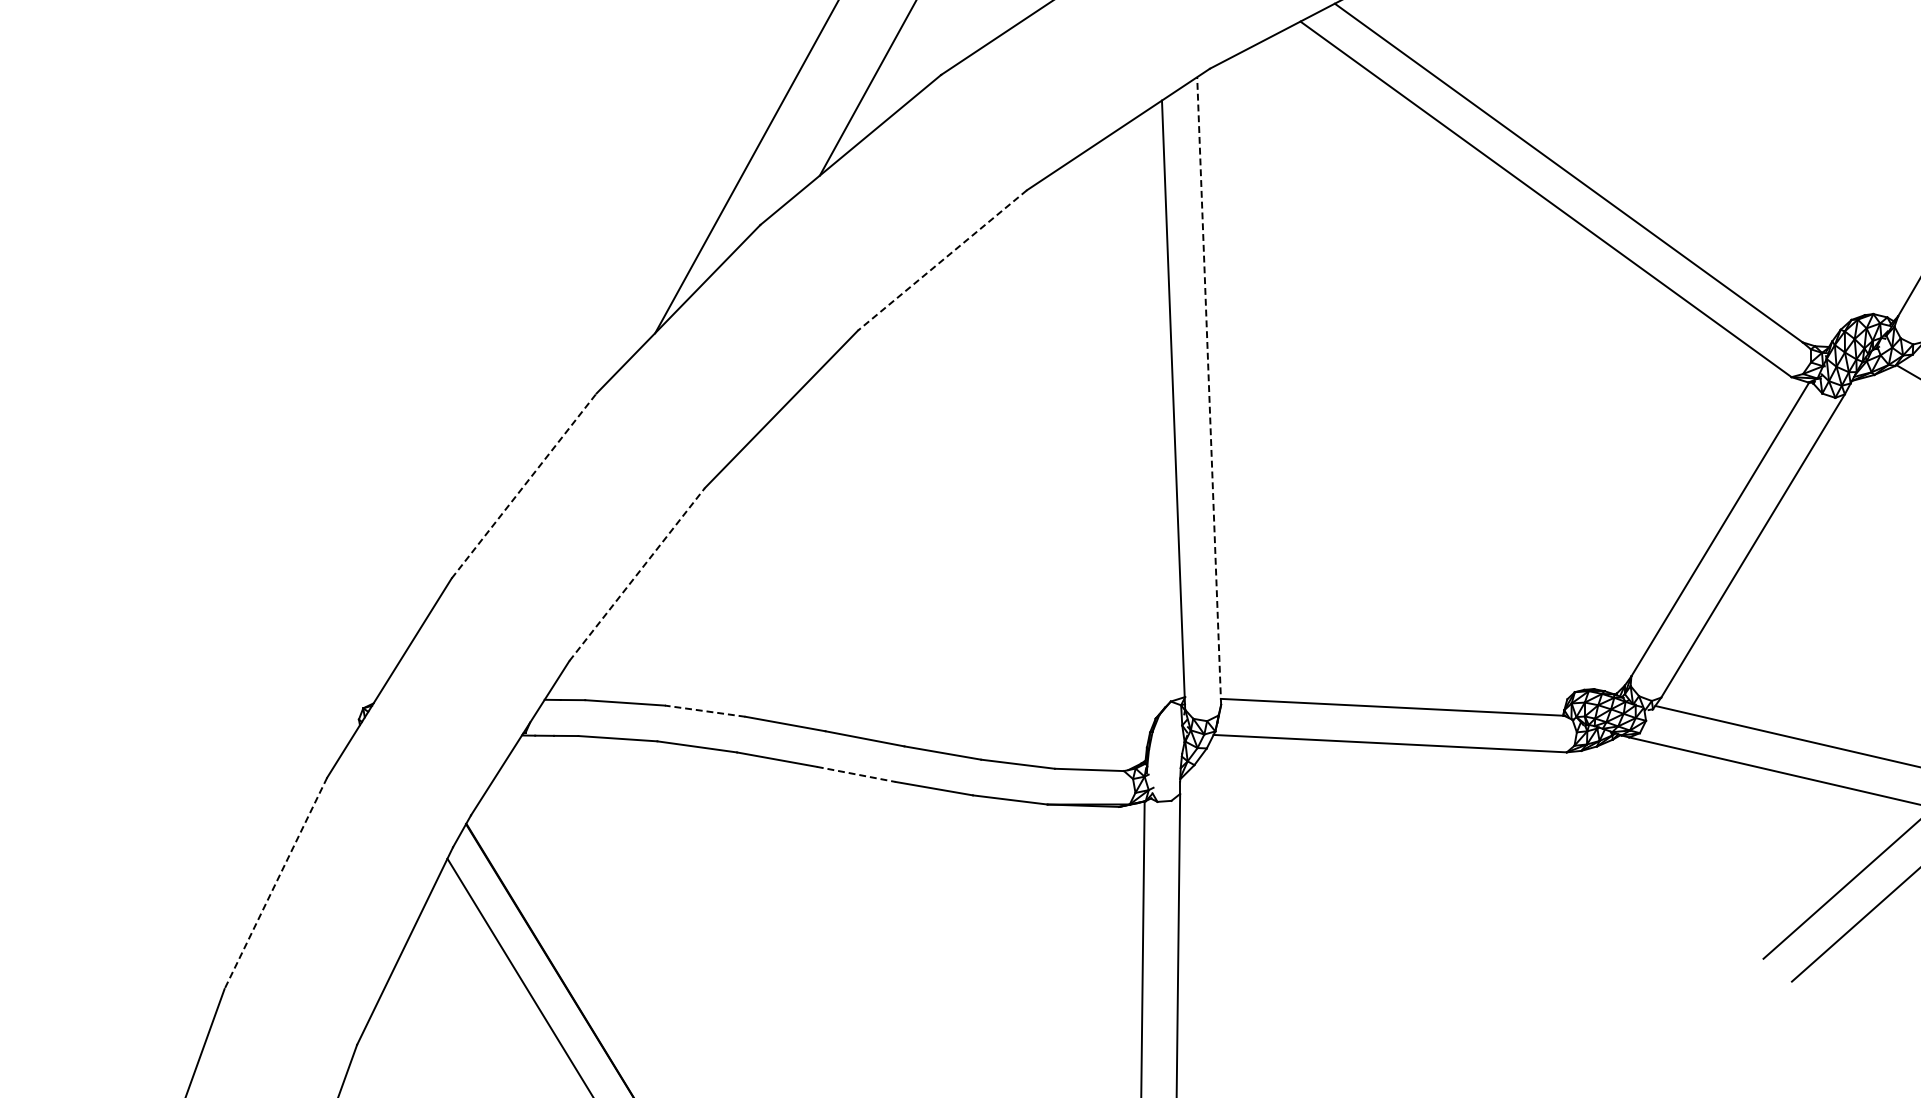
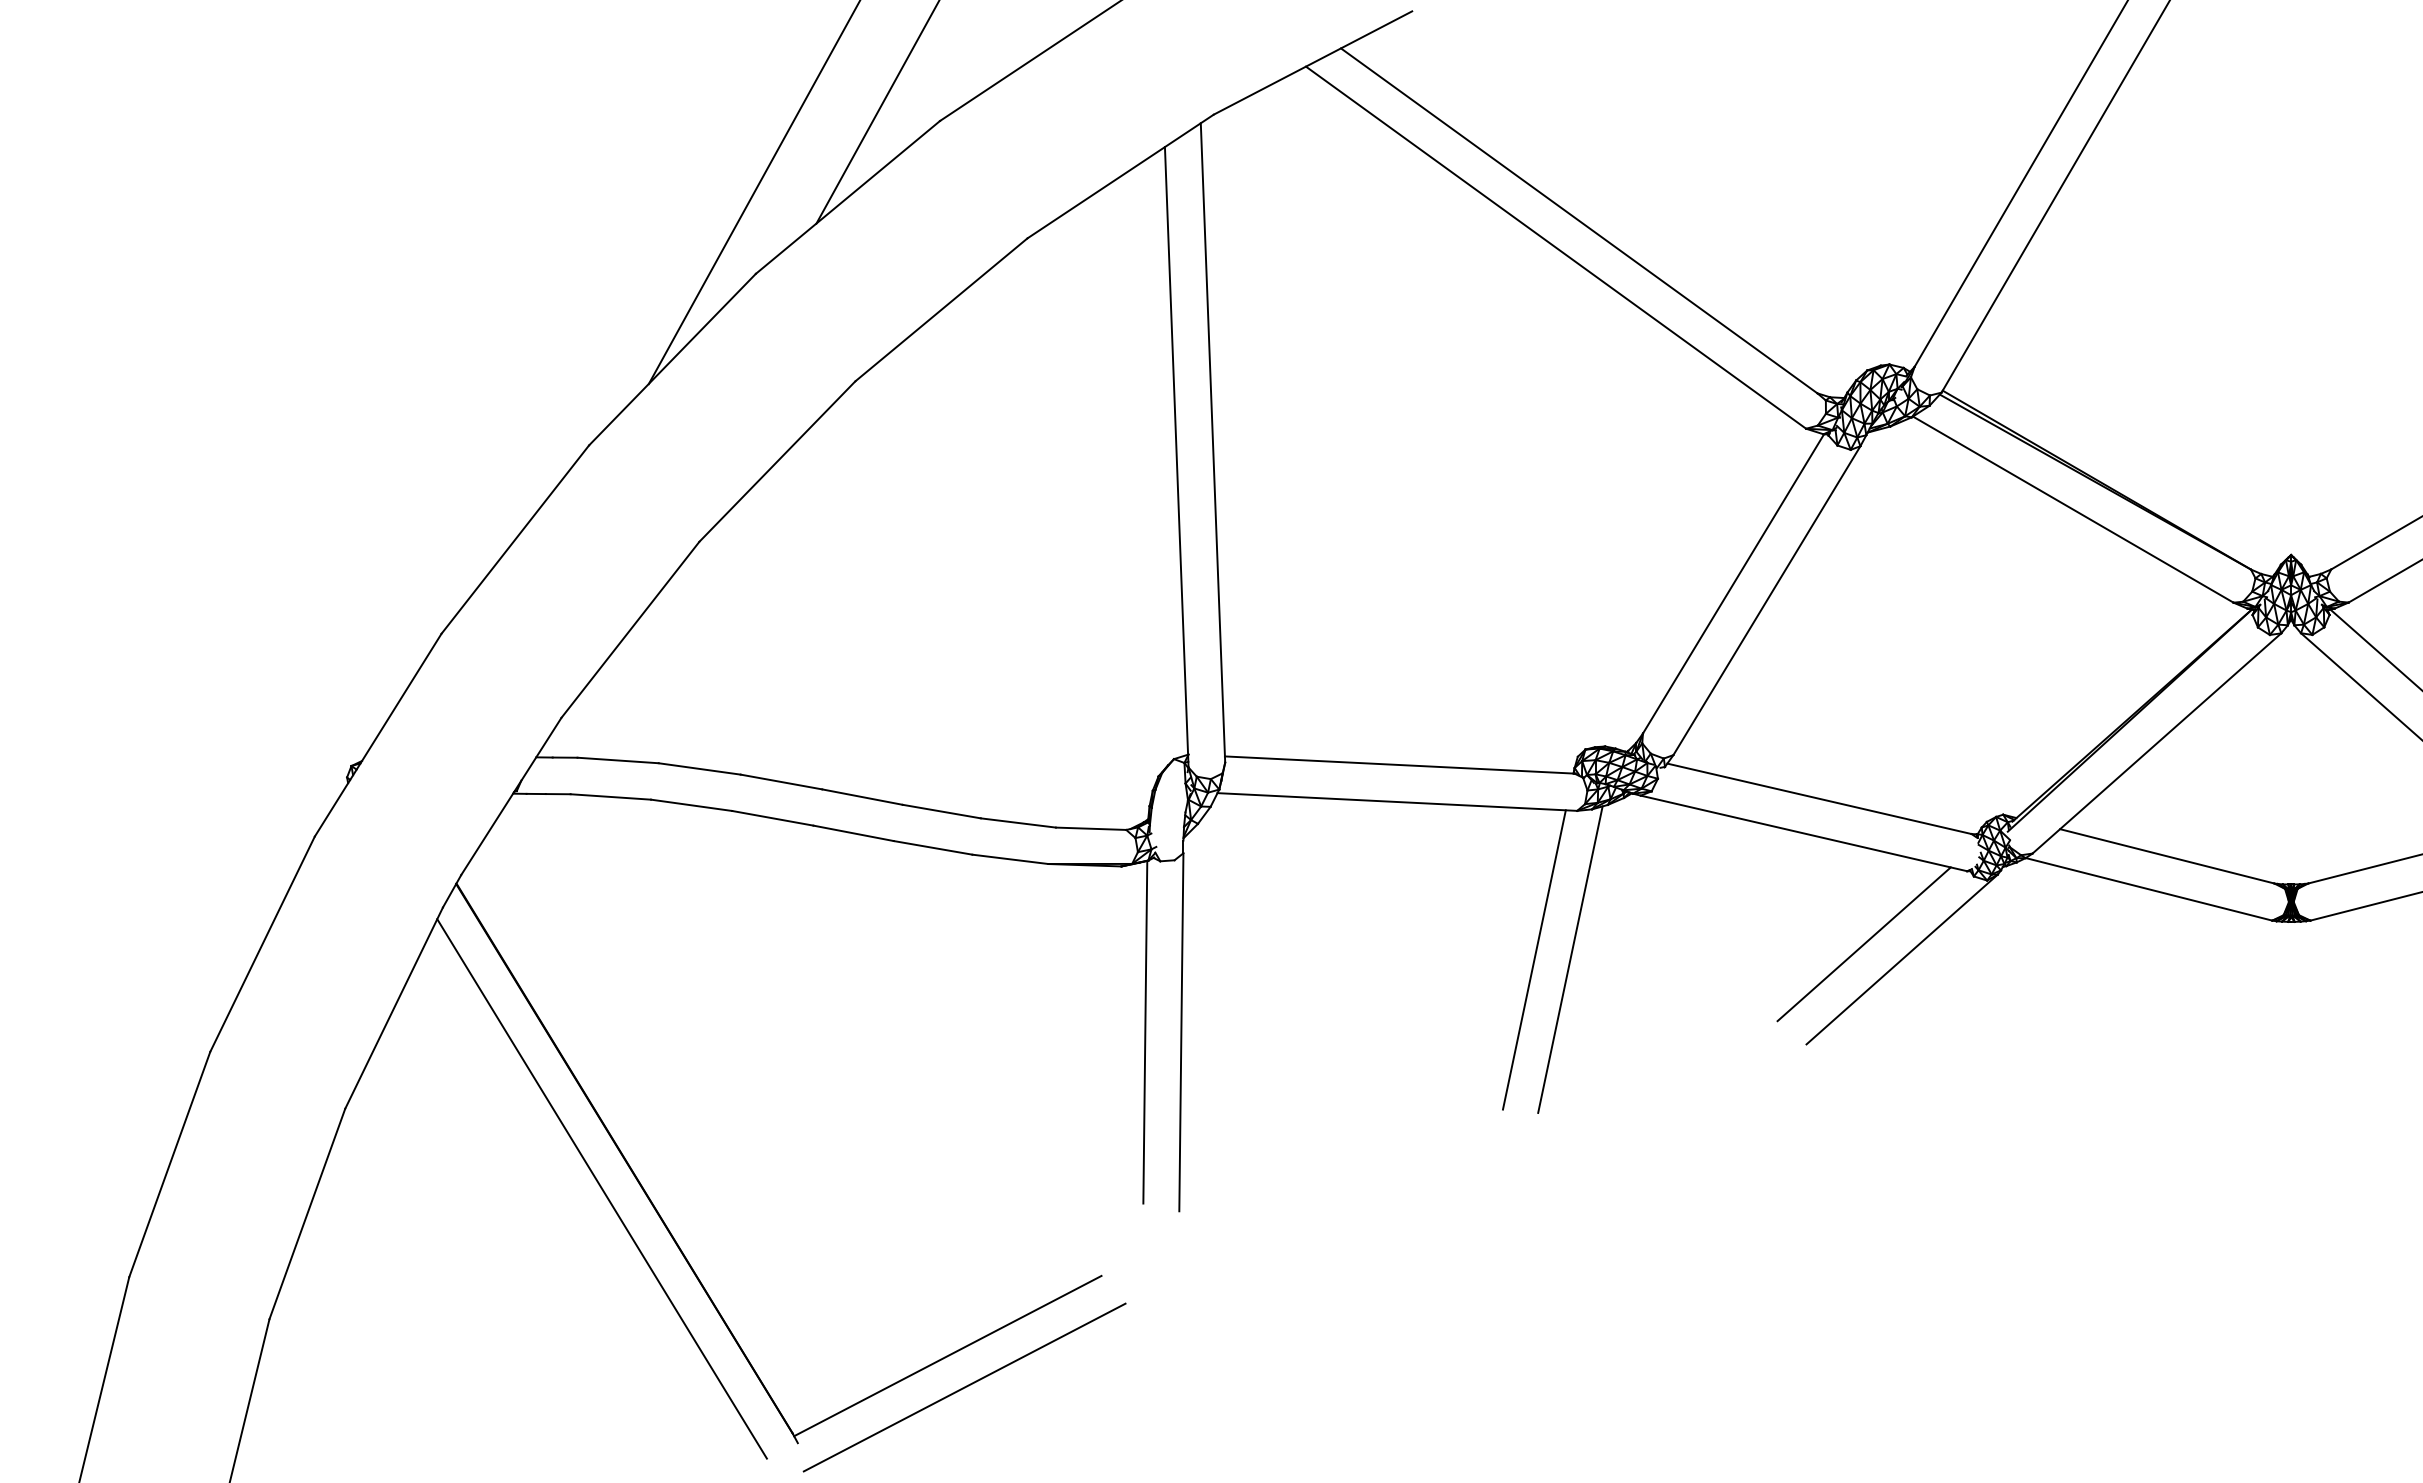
line: (942, 260) -> (941, 309), dashed -> solid
line: (1209, 390) -> (1213, 442), dashed -> solid
line: (524, 485) -> (515, 539), dashed -> solid
line: (637, 574) -> (630, 629), dashed -> solid
line: (704, 710) -> (699, 768), dashed -> solid
line: (856, 774) -> (853, 833), dashed -> solid
line: (275, 883) -> (262, 944), dashed -> solid
line: (1523, 898) -> (1533, 959), added
line: (1560, 898) -> (1570, 959), added

